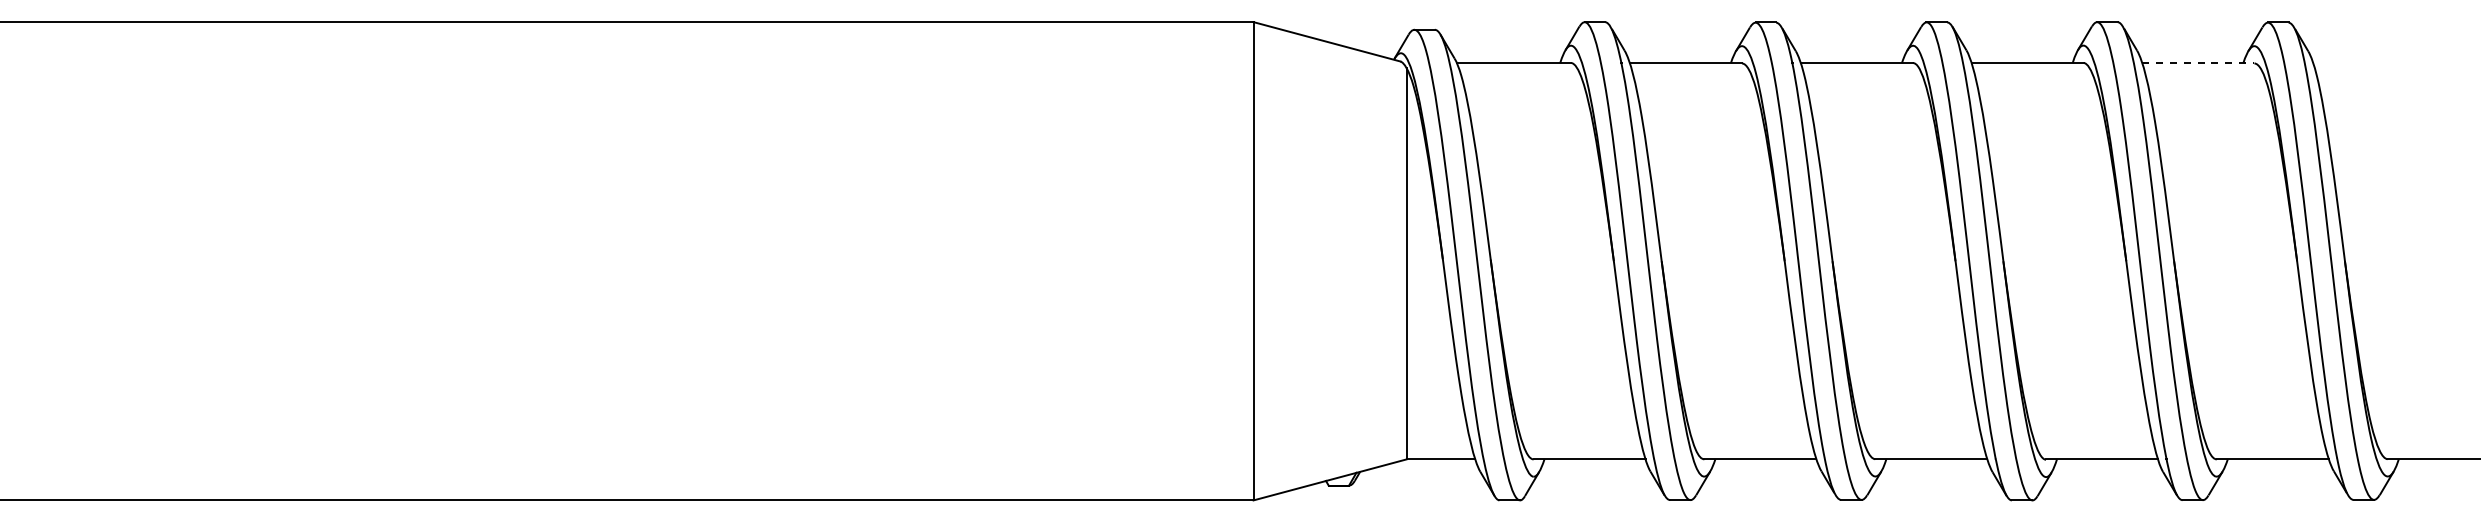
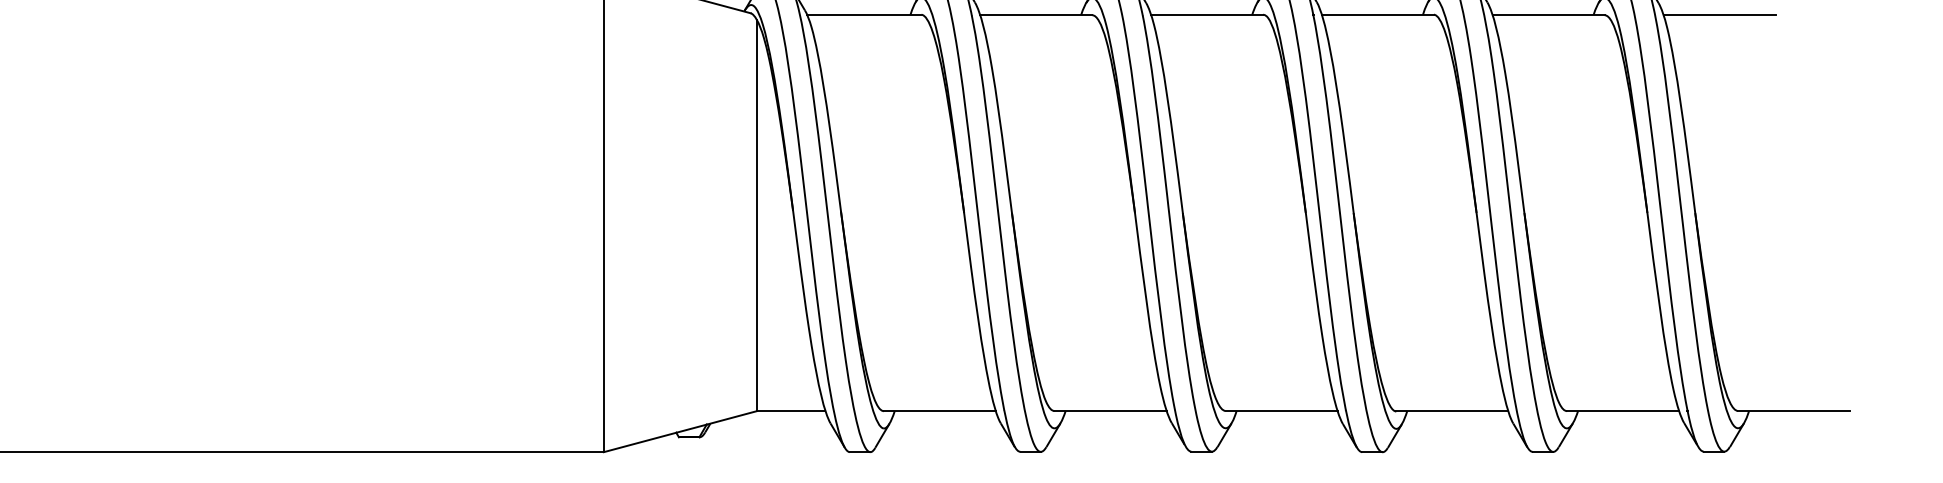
line: (2198, 63) -> (1548, 15), dashed -> solid
line: (2369, 63) -> (1719, 15), added

